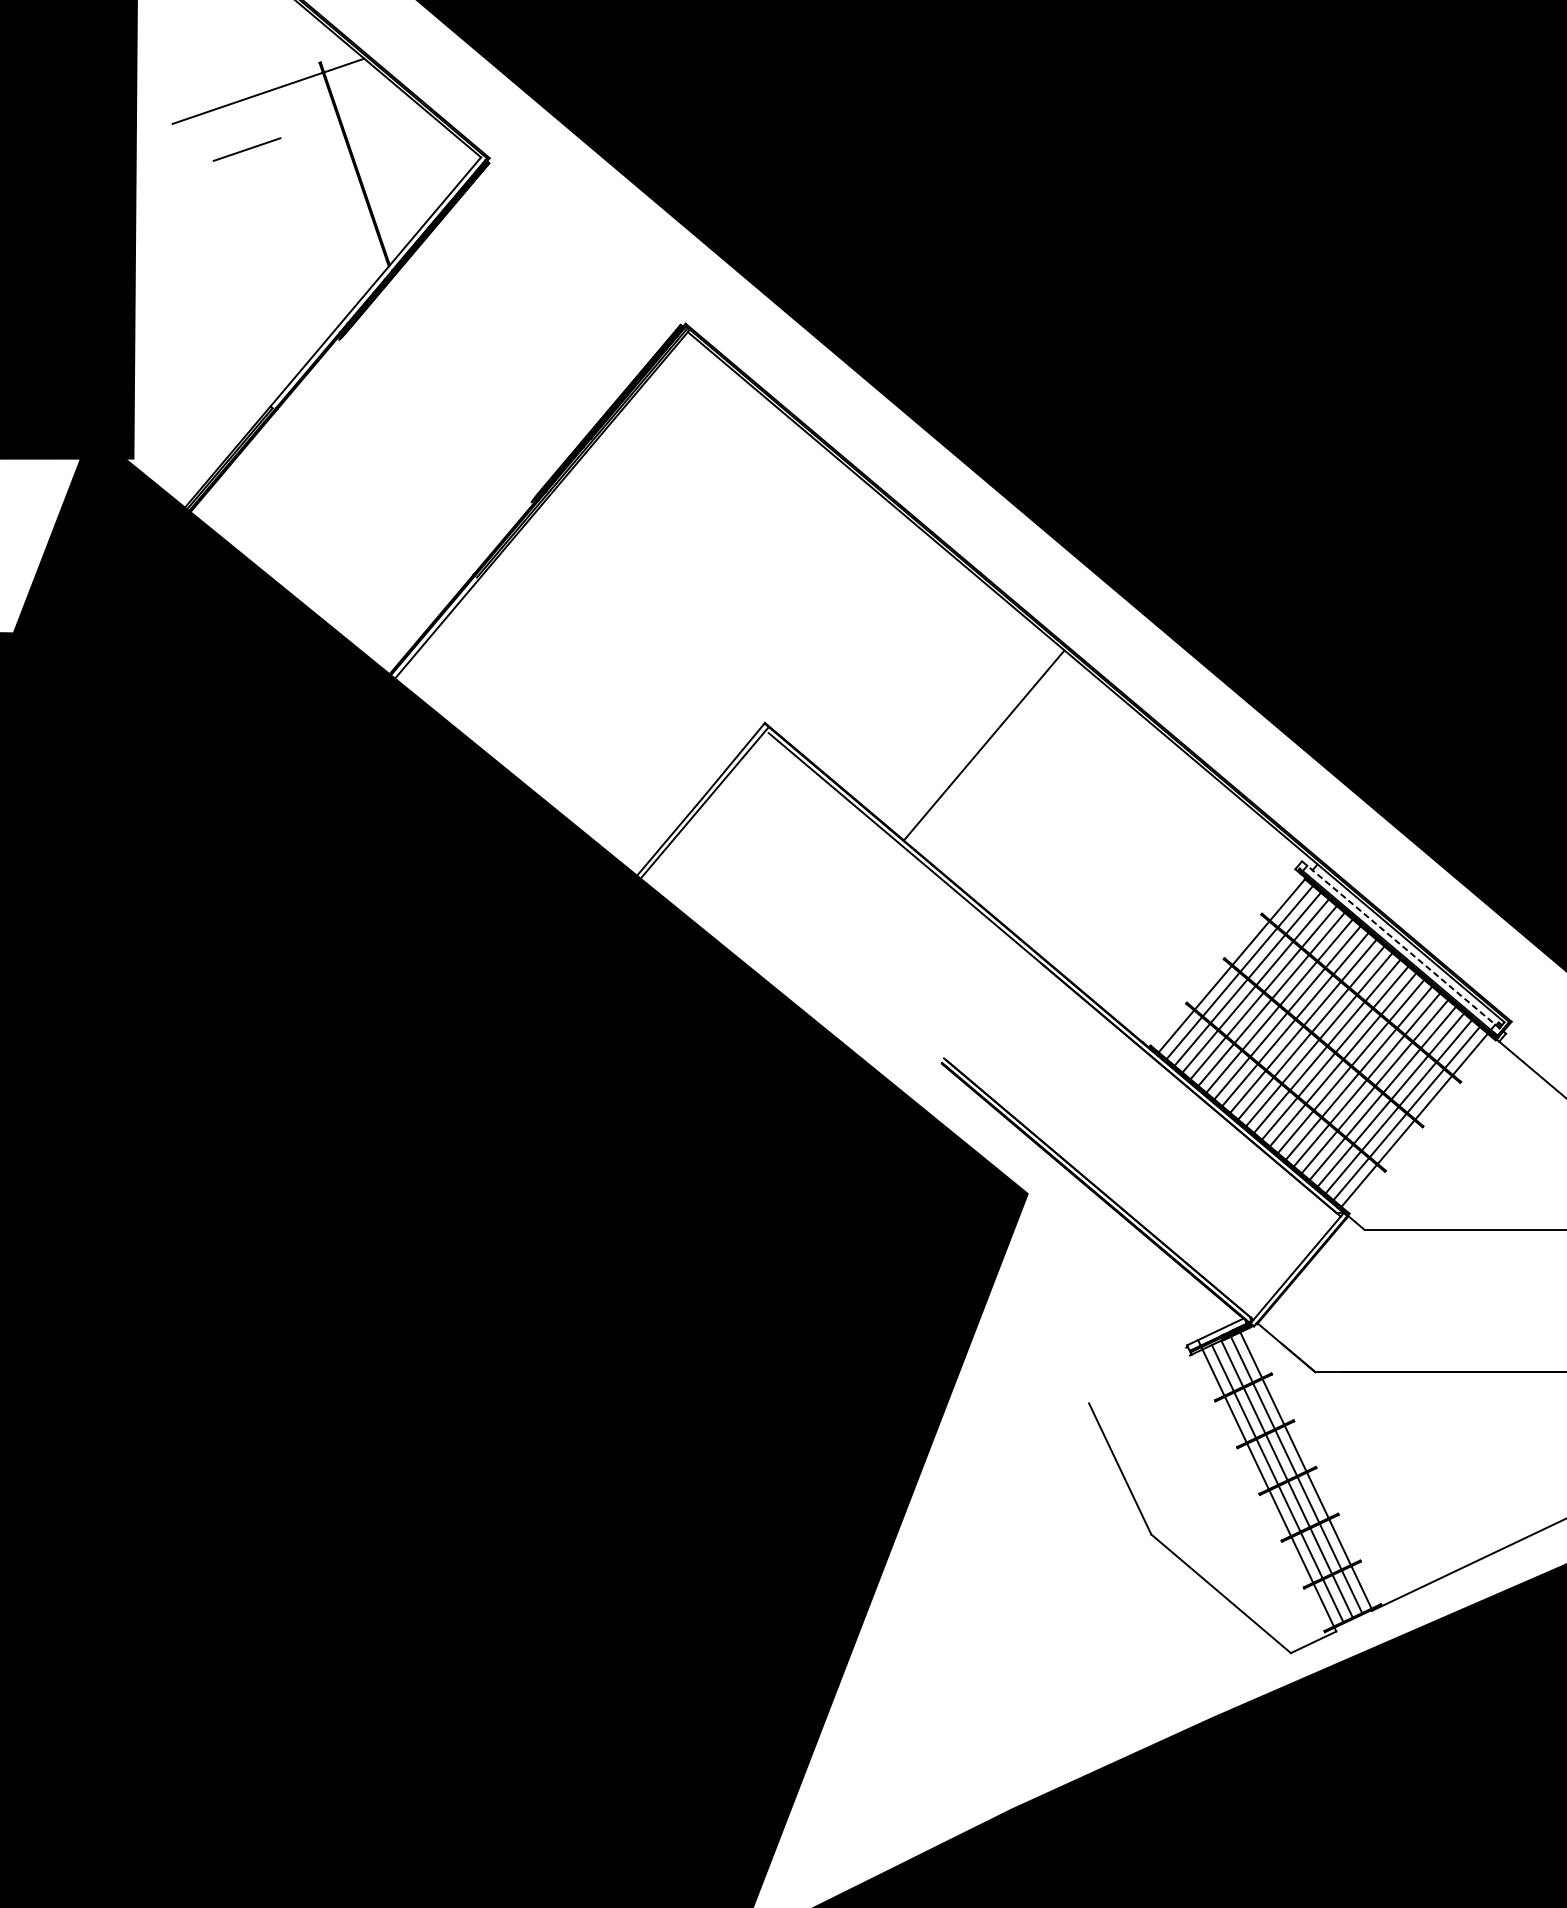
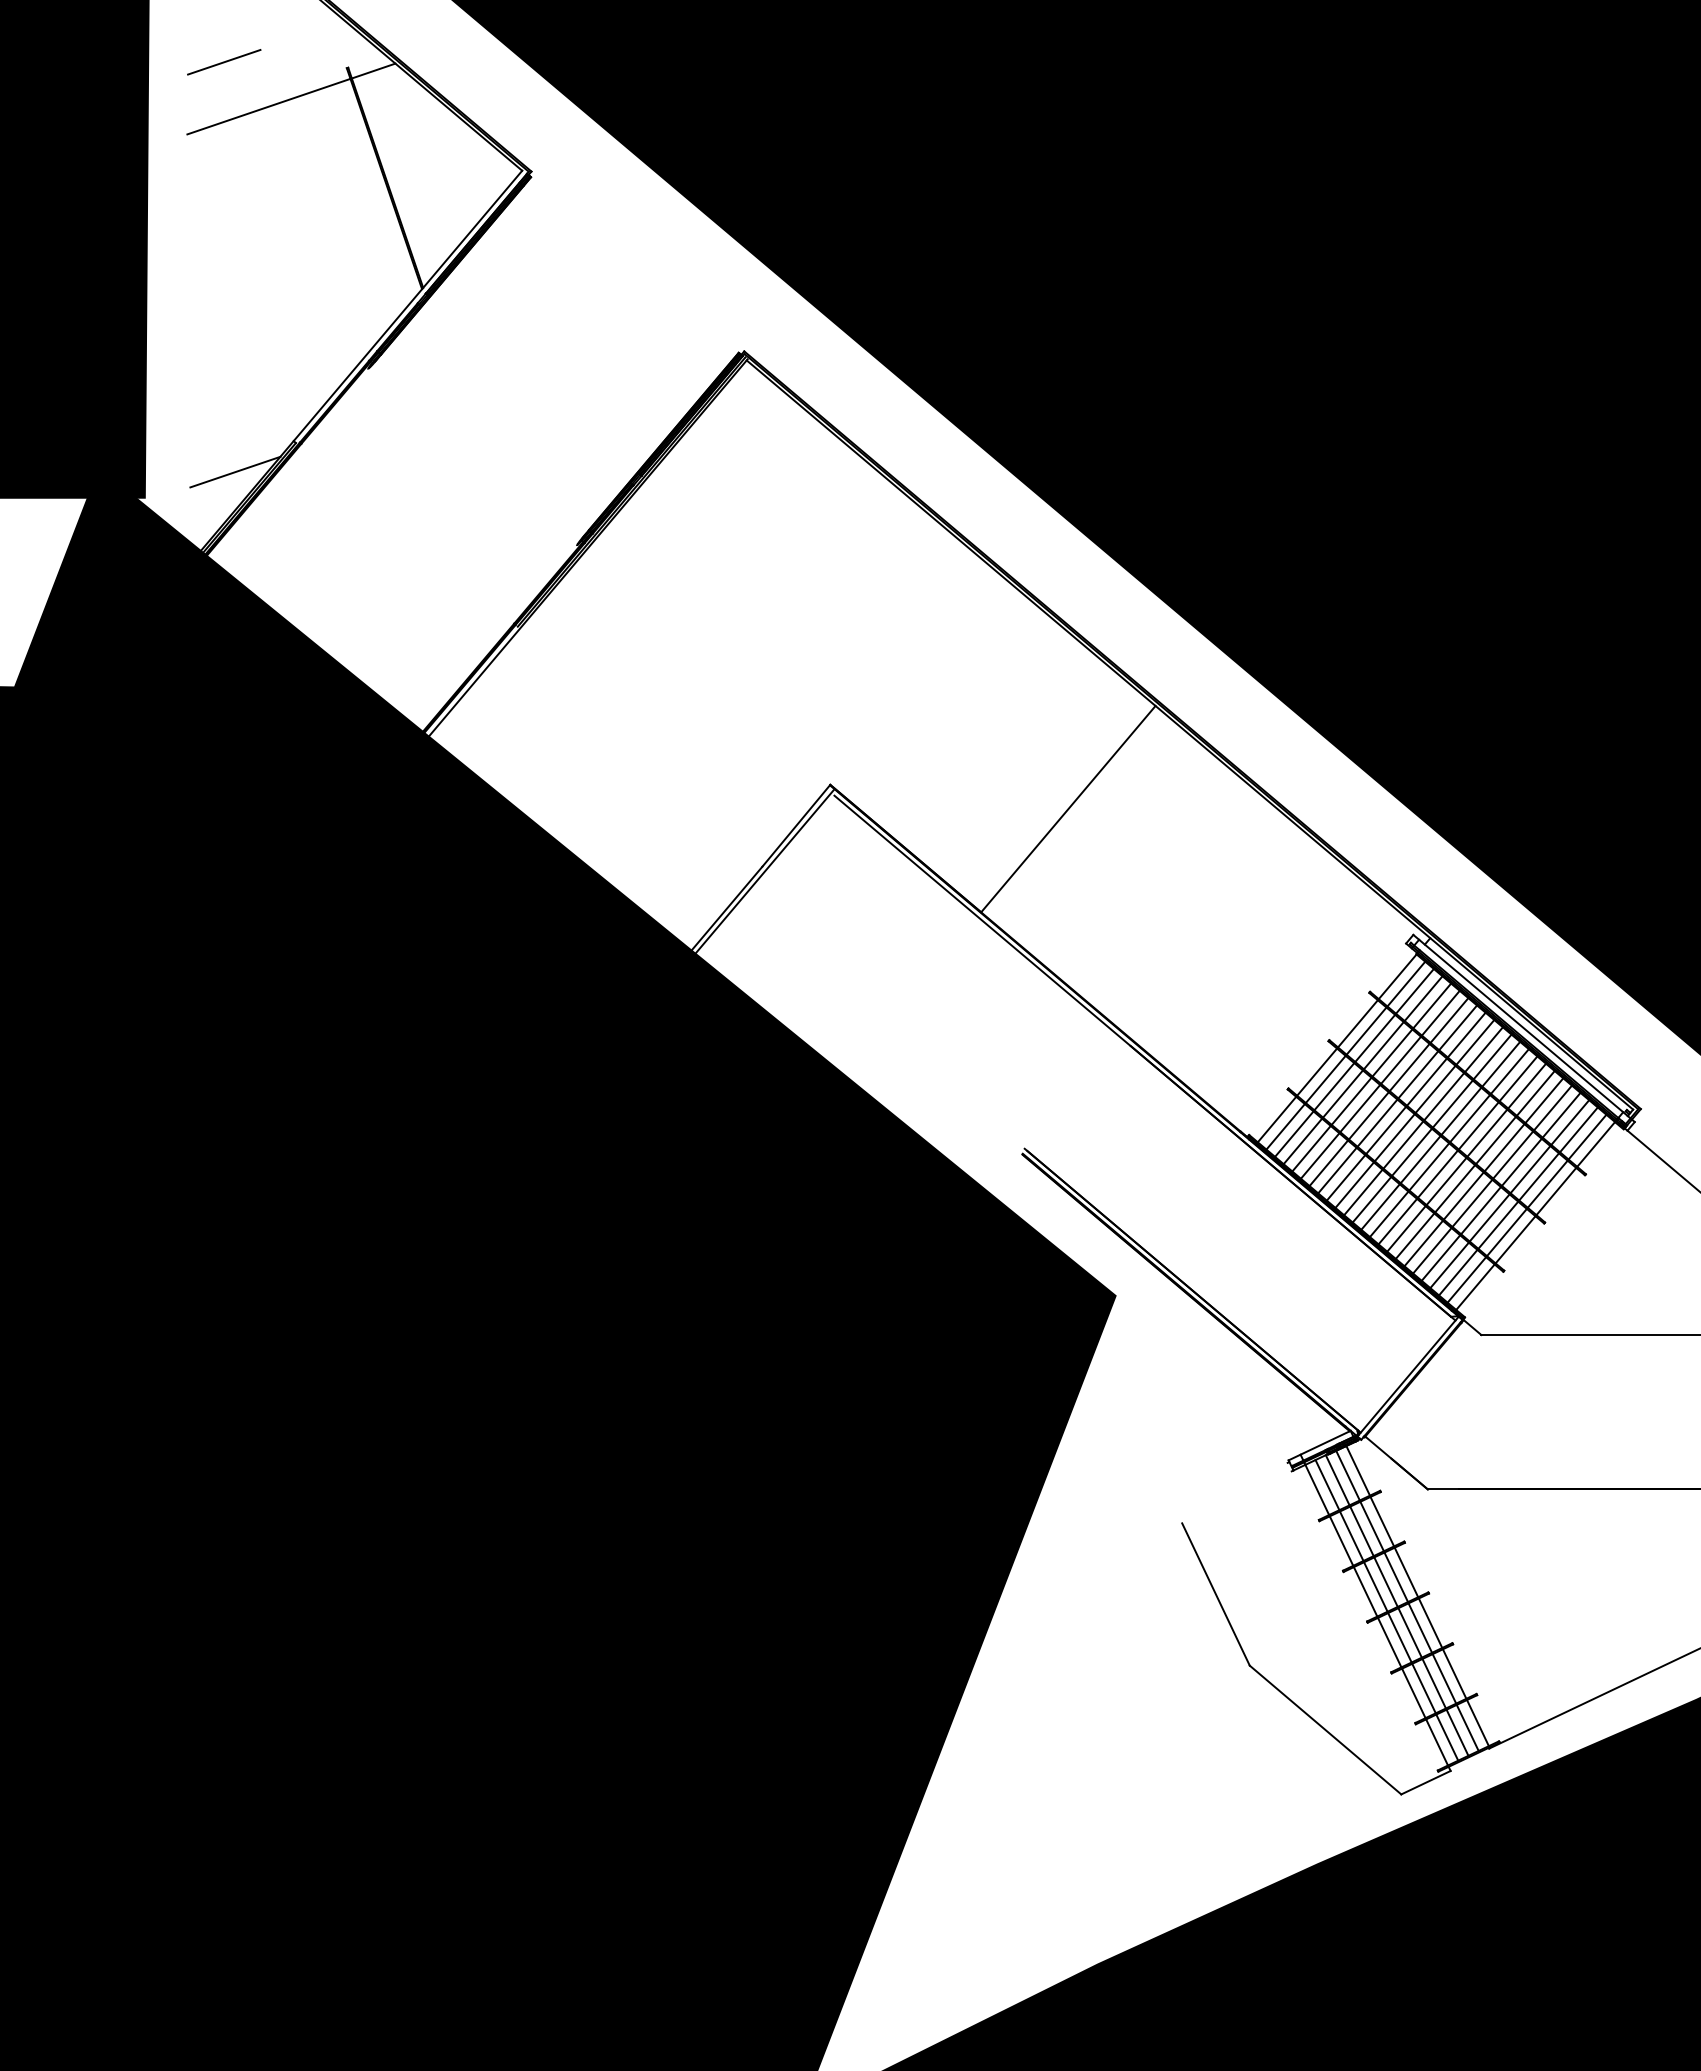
line: (247, 149) -> (224, 62), moved
line: (216, 434) -> (235, 471), added
line: (1402, 945) -> (1522, 1026), dashed -> solid

